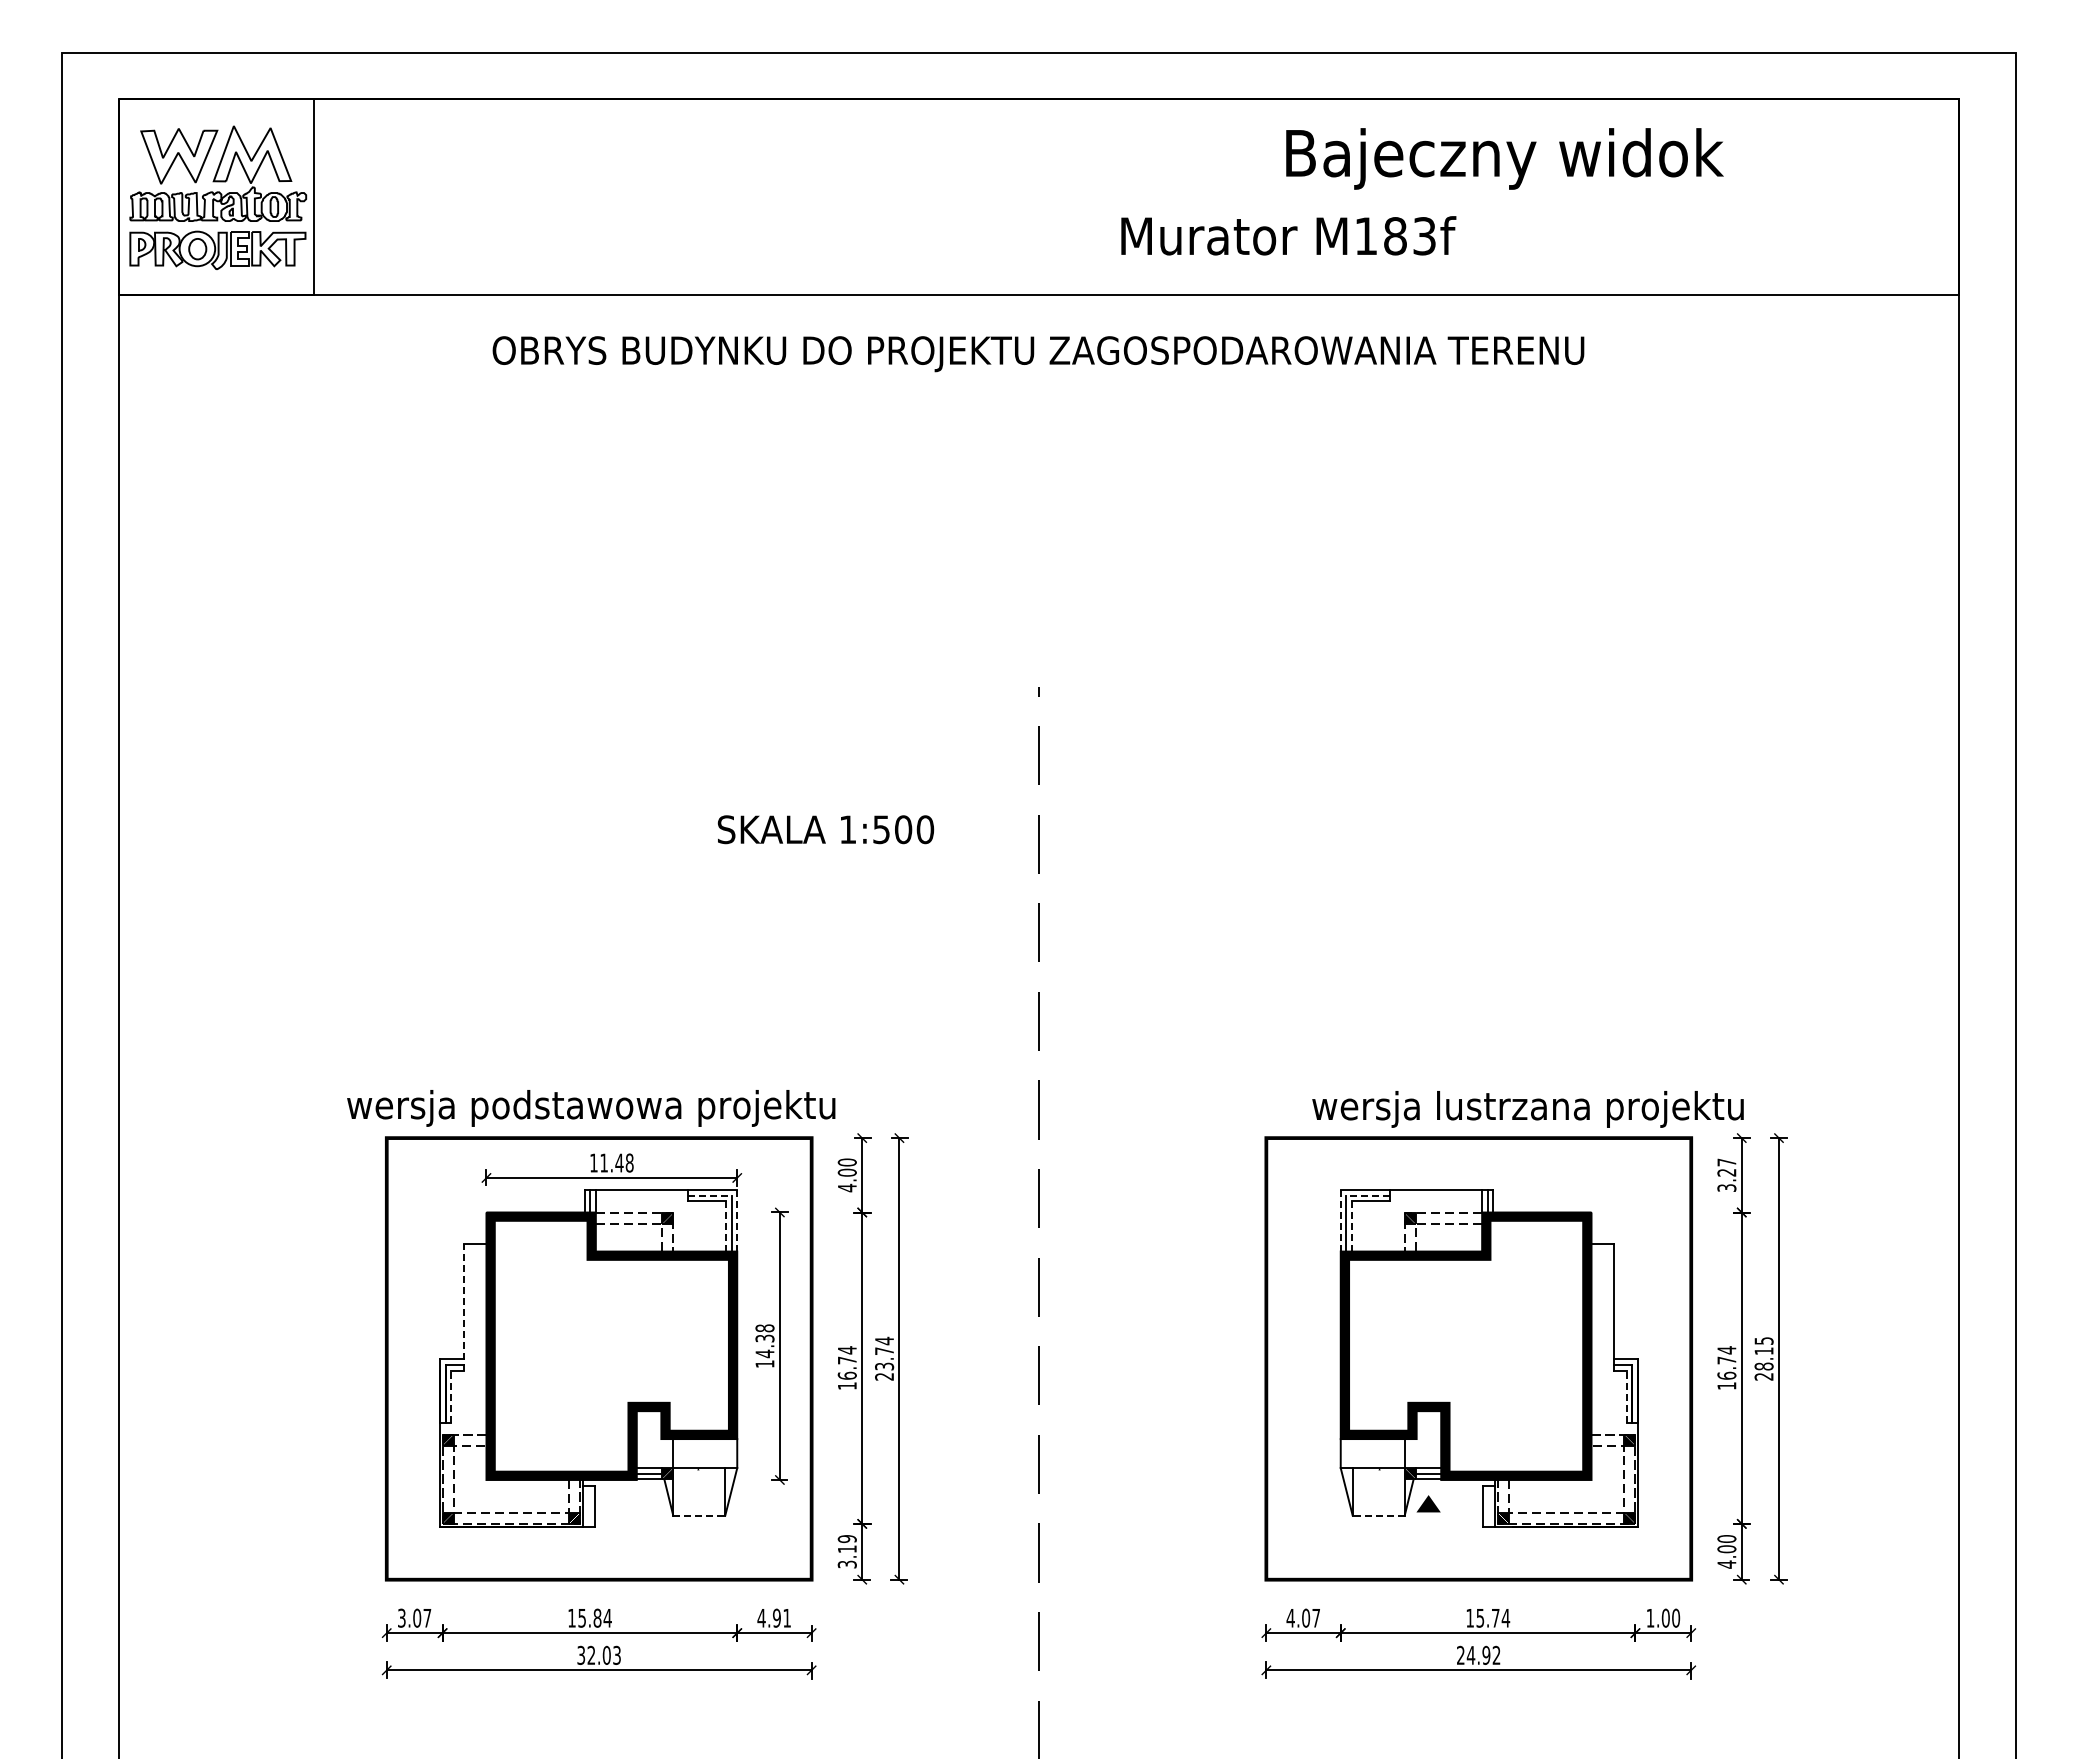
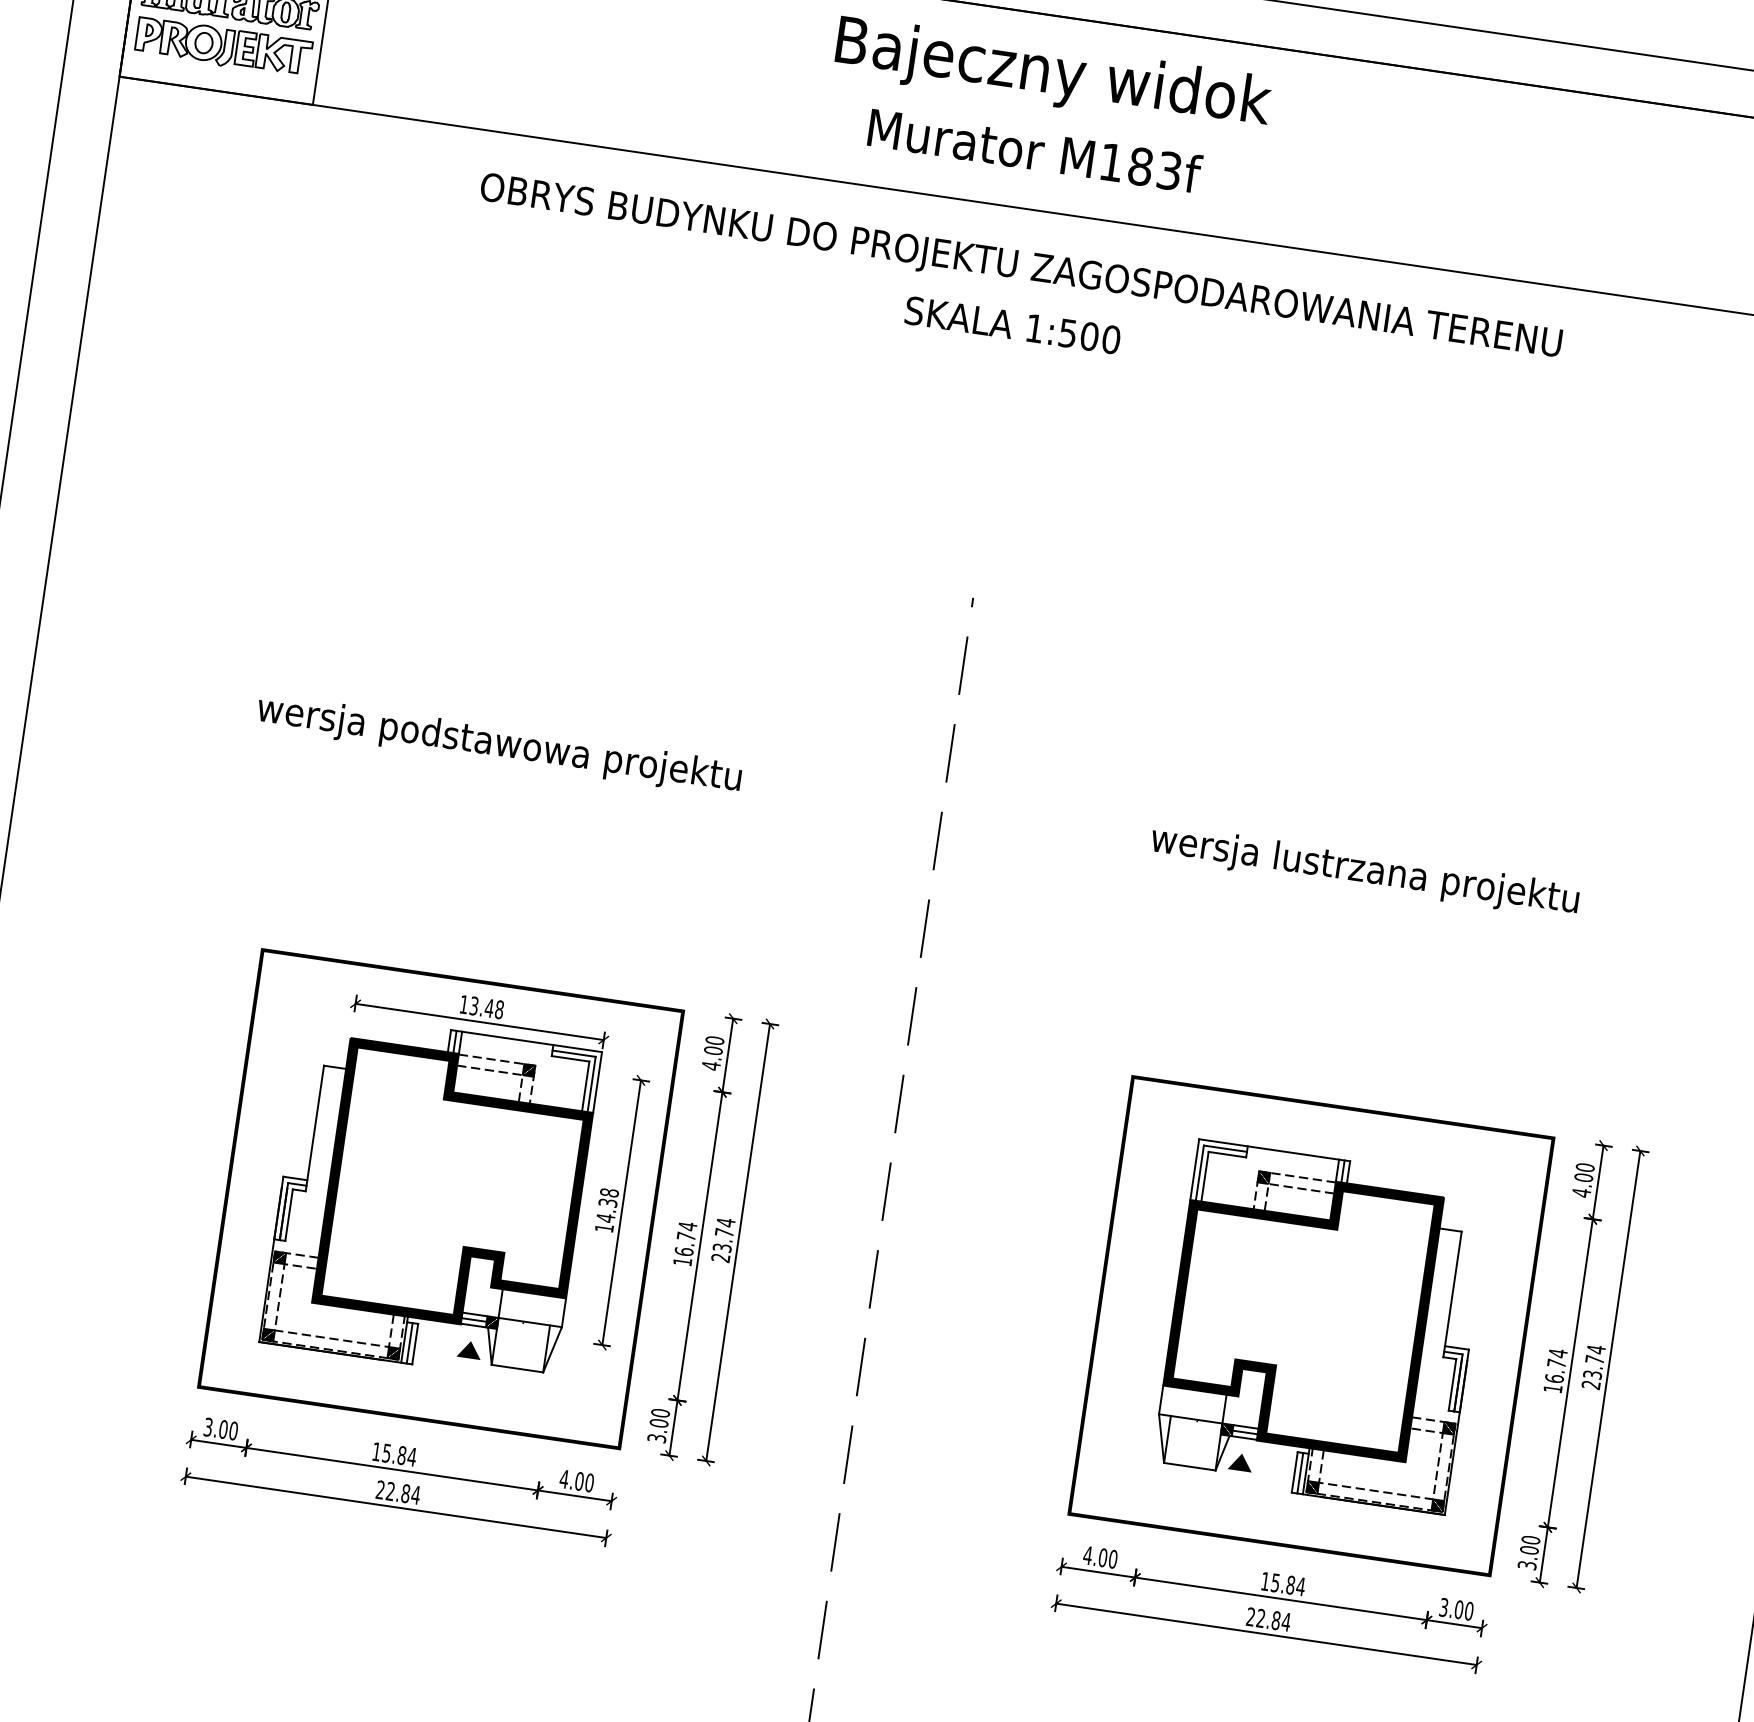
text: (1504, 158) -> (1052, 75), moved
text: (1288, 235) -> (1034, 150), moved
text: (825, 829) -> (1012, 325), moved
text: (591, 1108) -> (499, 745), moved
text: (1527, 1109) -> (1364, 871), moved
text: (603, 1162) -> (473, 1005), 11.48 -> 13.48
text: (1726, 1175) -> (1583, 1180), 3.27 -> 4.00
line: (709, 1195) -> (573, 1053), dashed -> solid
line: (1368, 1195) -> (1225, 1148), dashed -> solid
line: (737, 1220) -> (597, 1082), dashed -> solid
line: (1340, 1220) -> (1194, 1169), dashed -> solid
line: (726, 1225) -> (586, 1085), dashed -> solid
line: (1351, 1225) -> (1204, 1175), dashed -> solid
line: (464, 1306) -> (315, 1127), dashed -> solid
text: (1763, 1353) -> (1593, 1361), 28.15 -> 23.74
line: (451, 1396) -> (289, 1215), dashed -> solid
line: (1626, 1396) -> (1452, 1384), dashed -> solid
part: (649, 1503) -> (469, 1349), added
line: (588, 1505) -> (409, 1342), added
line: (1489, 1505) -> (1300, 1472), added
line: (699, 1515) -> (517, 1368), dashed -> solid
line: (1378, 1515) -> (1189, 1466), dashed -> solid
text: (846, 1544) -> (658, 1418), 3.19 -> 3.00
text: (1726, 1564) -> (1526, 1565), 4.00 -> 3.00
text: (427, 1617) -> (233, 1430), 3.07 -> 3.00
text: (782, 1617) -> (585, 1481), 4.91 -> 4.00
text: (1316, 1617) -> (1113, 1558), 4.07 -> 4.00
text: (1495, 1617) -> (1290, 1584), 15.74 -> 15.84
text: (1650, 1617) -> (1444, 1606), 1.00 -> 3.00
text: (599, 1654) -> (398, 1491), 32.03 -> 22.84
text: (1483, 1654) -> (1273, 1619), 24.92 -> 22.84

